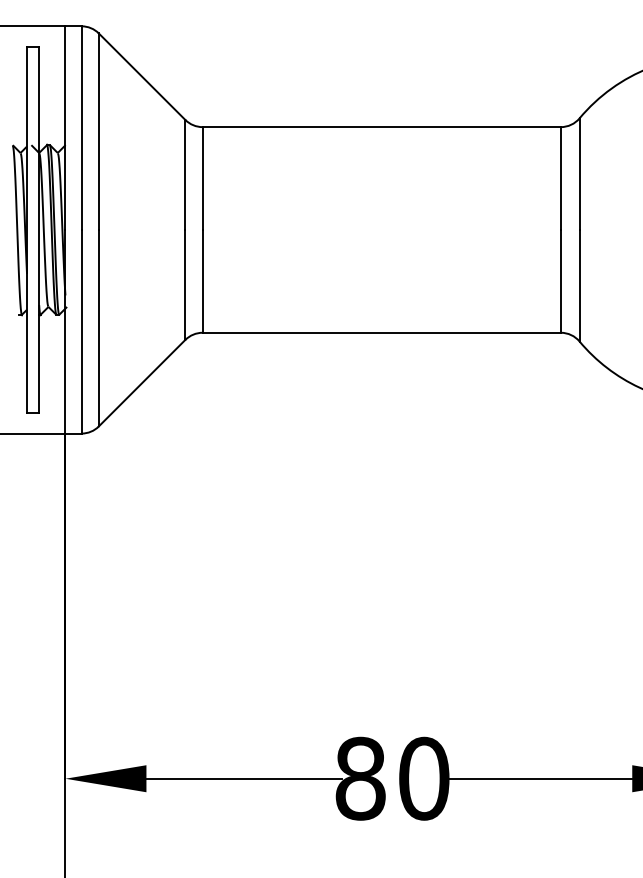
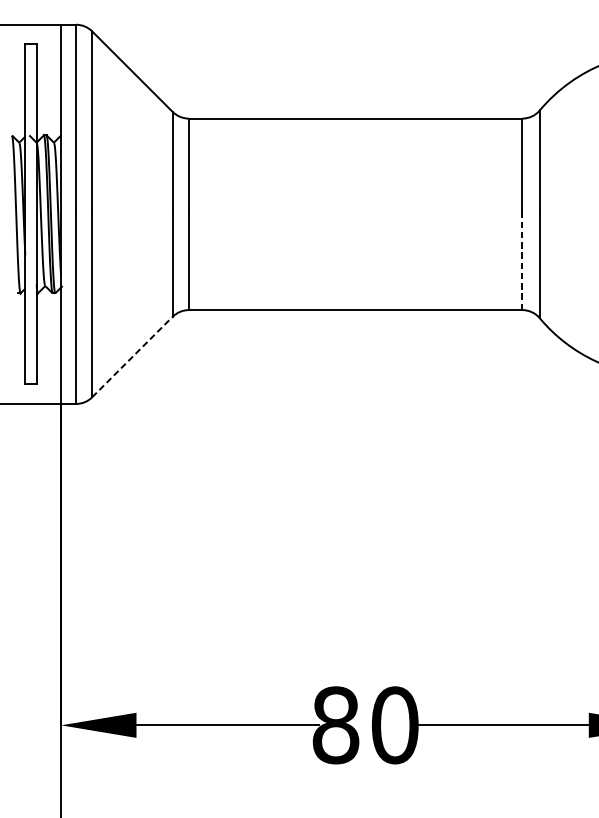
line: (560, 280) -> (522, 261), solid -> dashed
line: (142, 382) -> (132, 356), solid -> dashed

